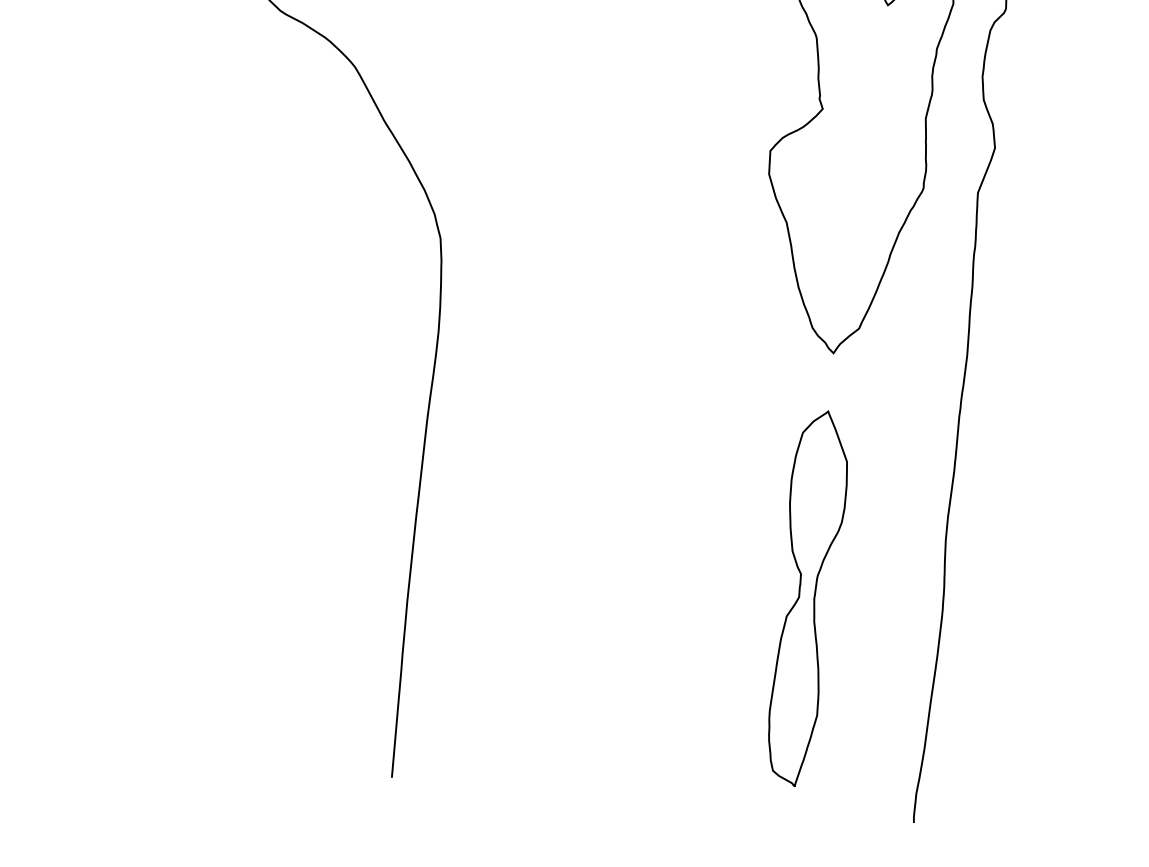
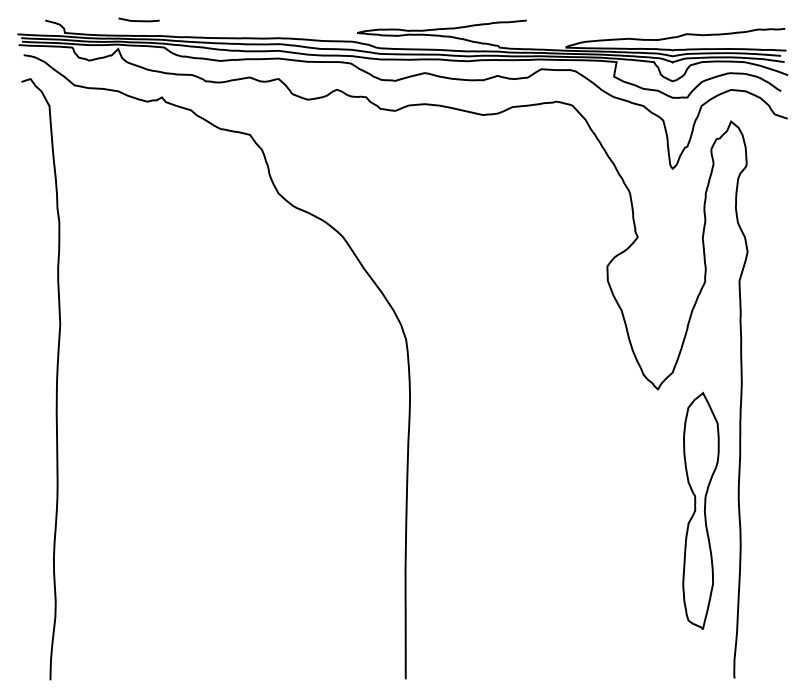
part: (807, 597) -> (700, 510), moved

